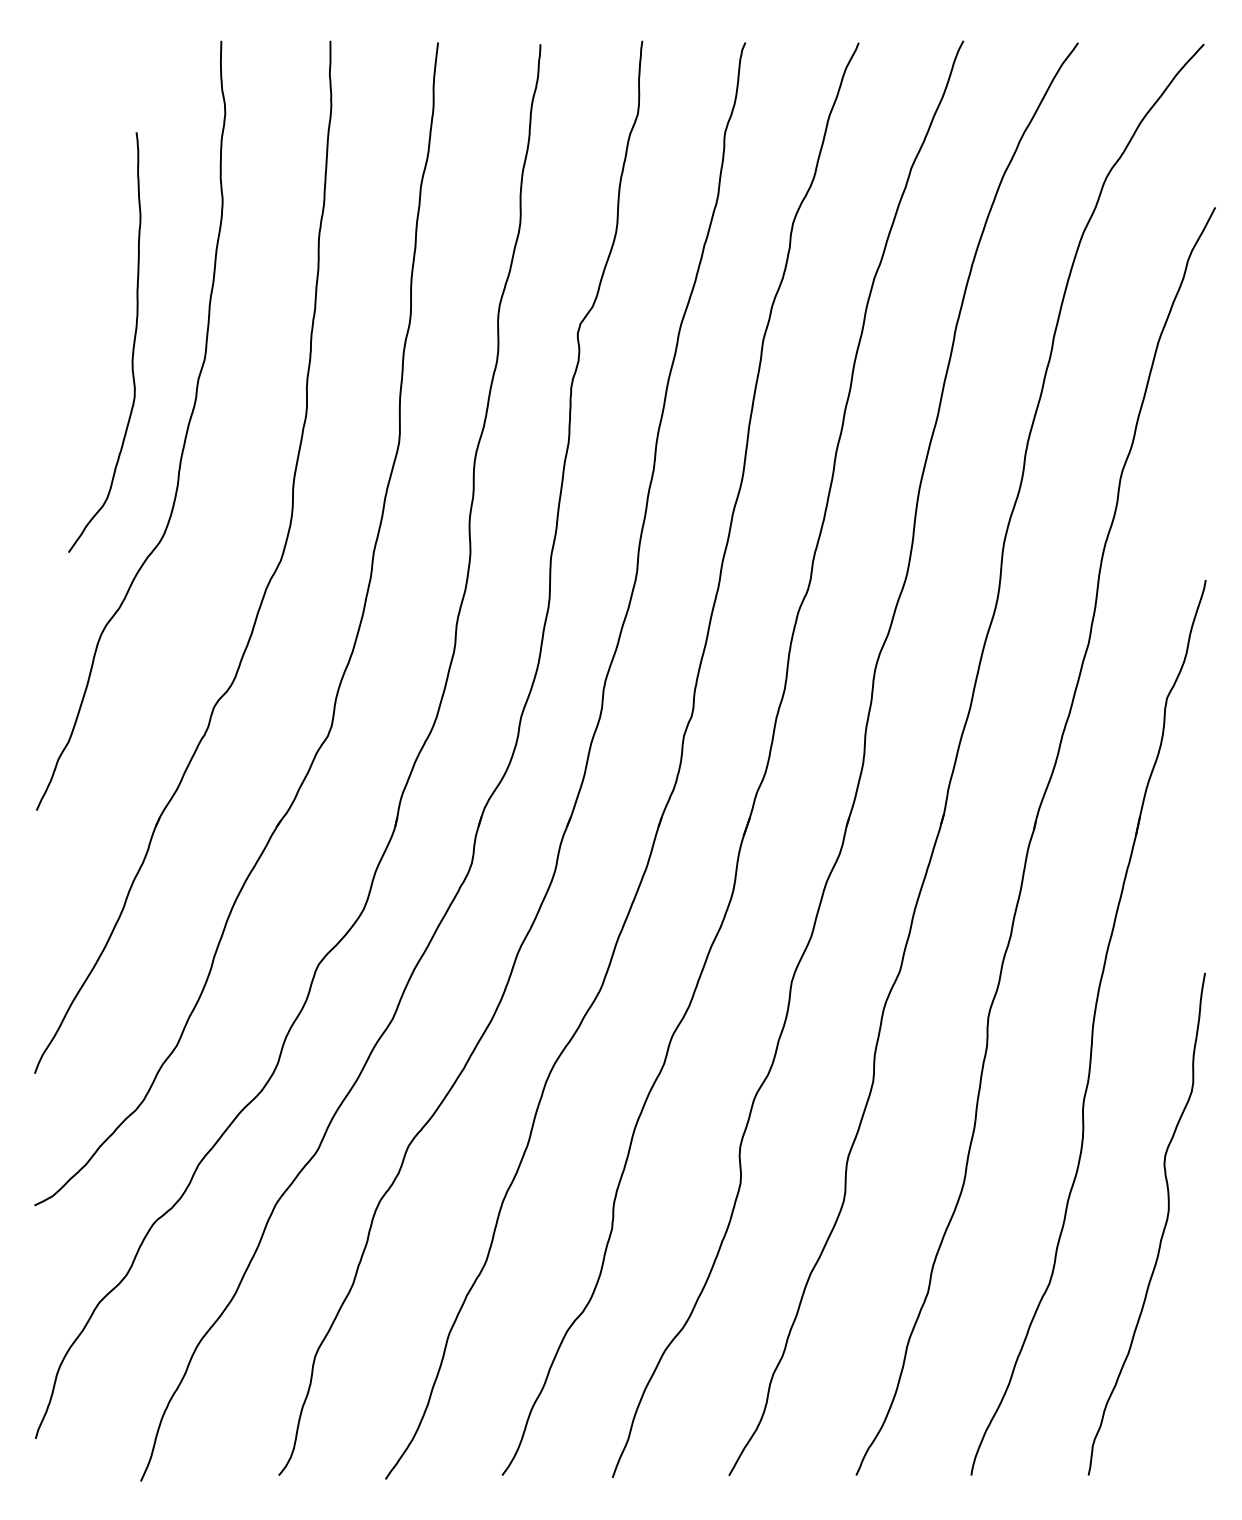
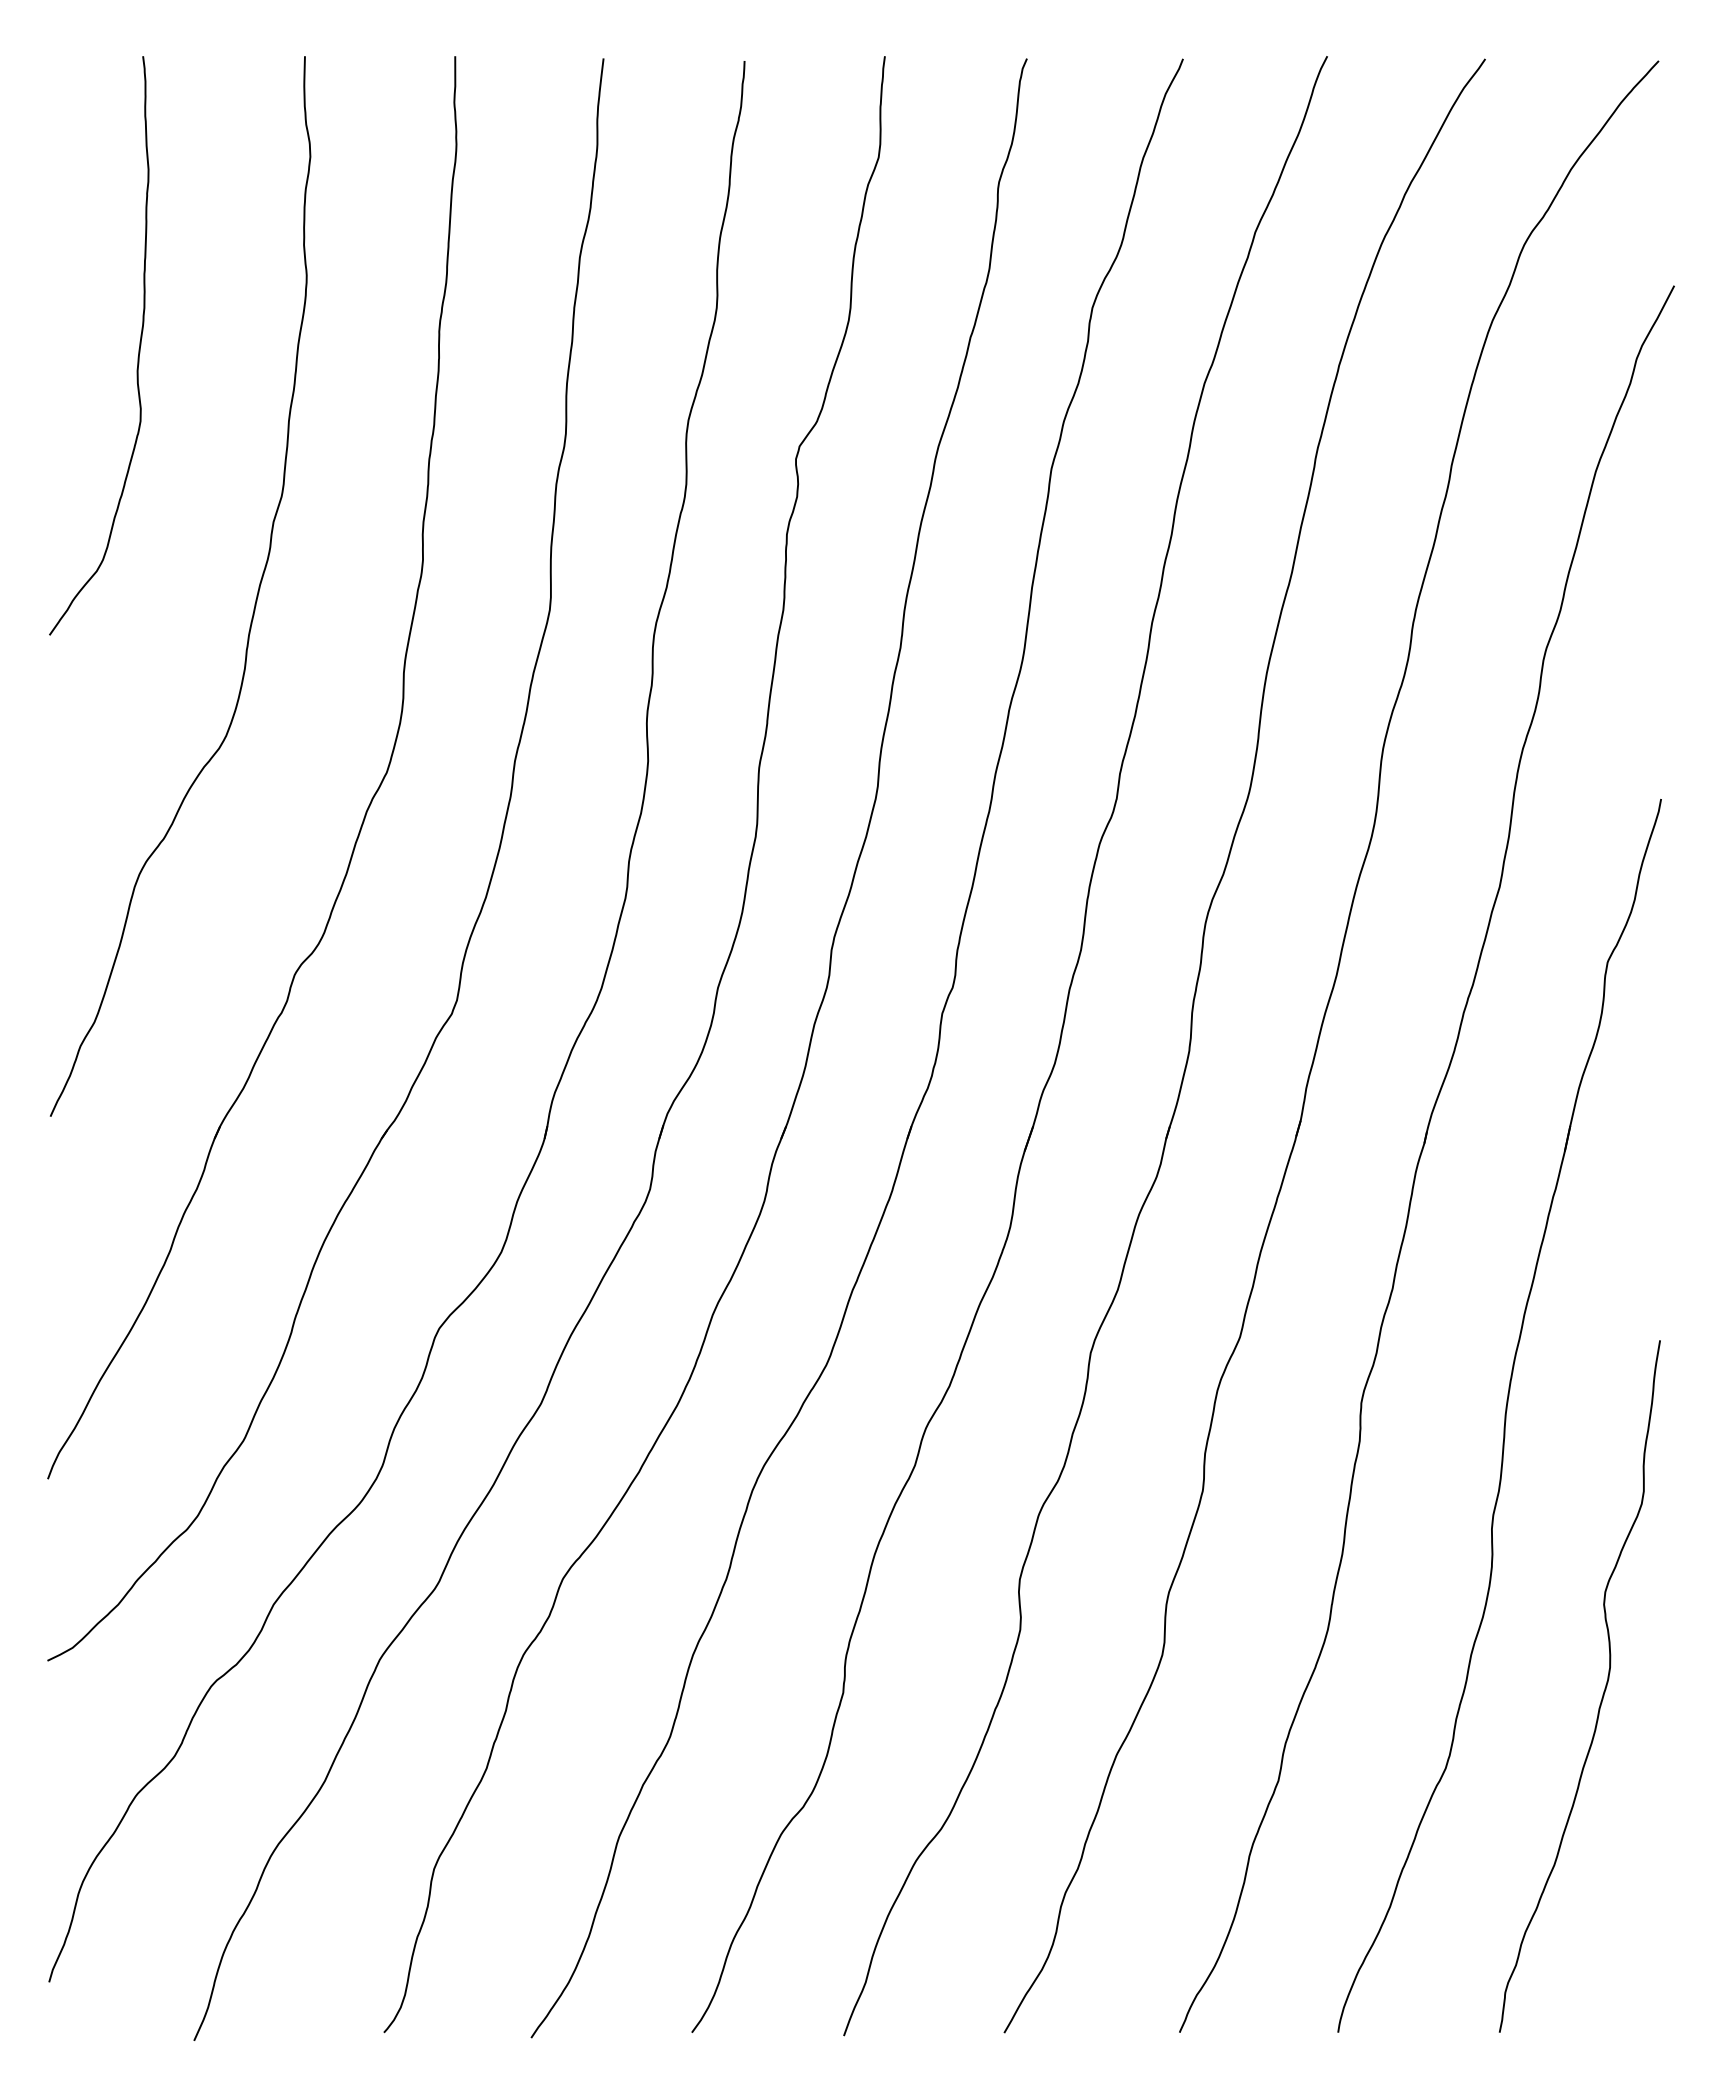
curve: (133, 345) -> (138, 349), moved

